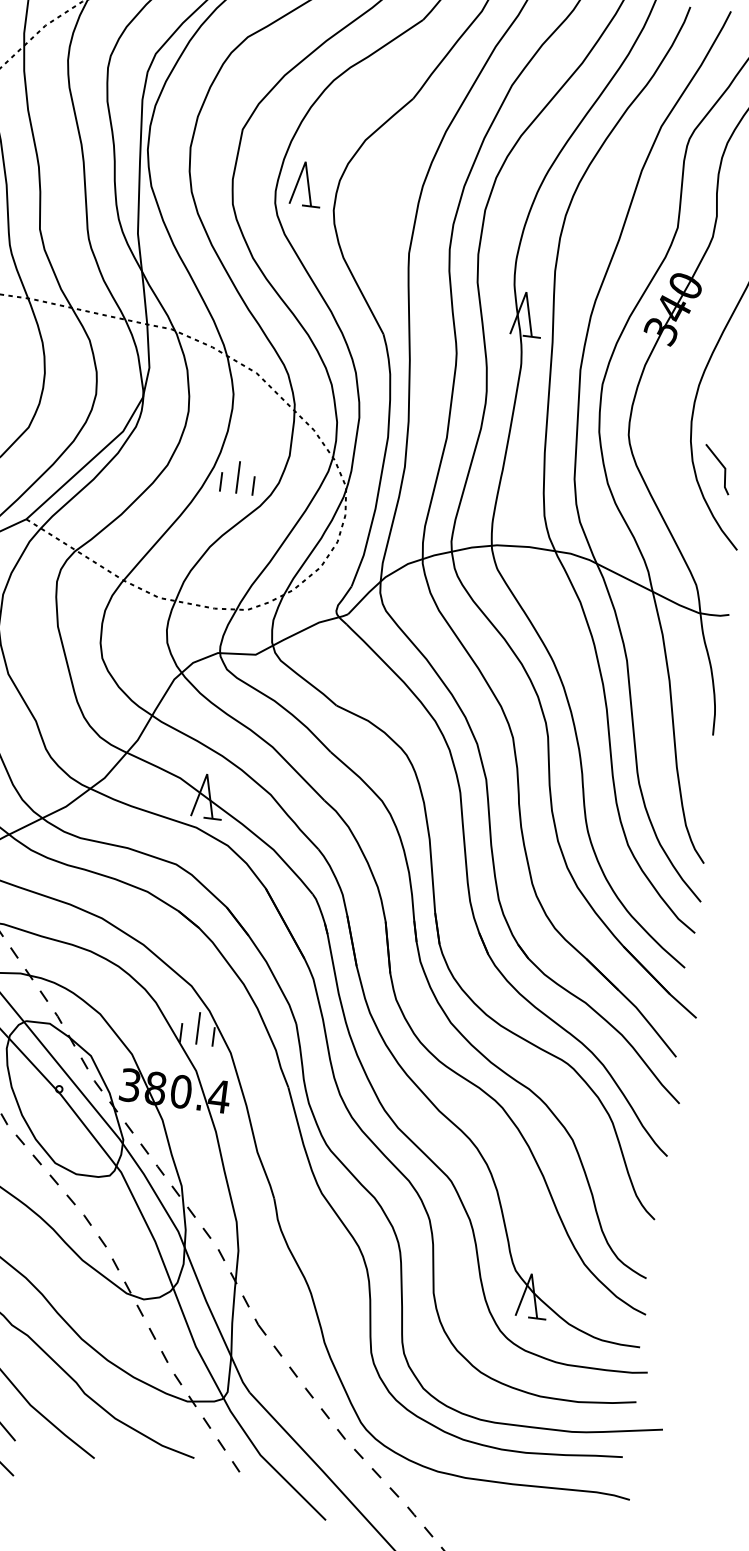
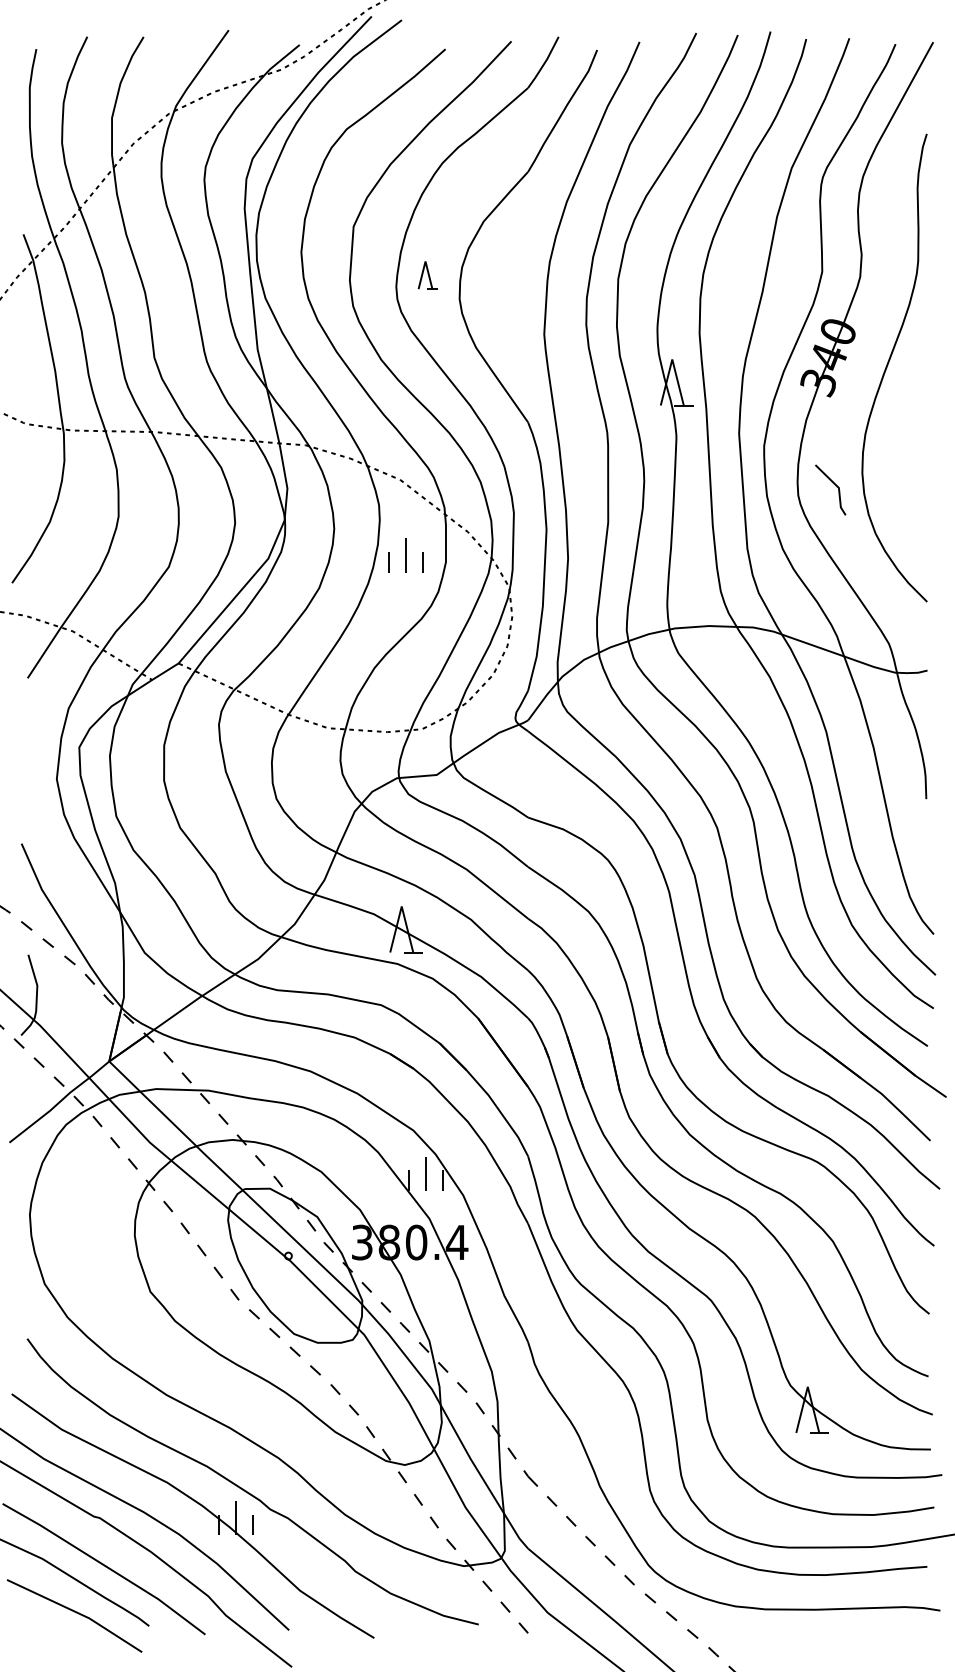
part: (306, 184) -> (427, 275), size x0.6
line: (721, 465) -> (834, 485), moved
part: (237, 477) -> (405, 555), moved

